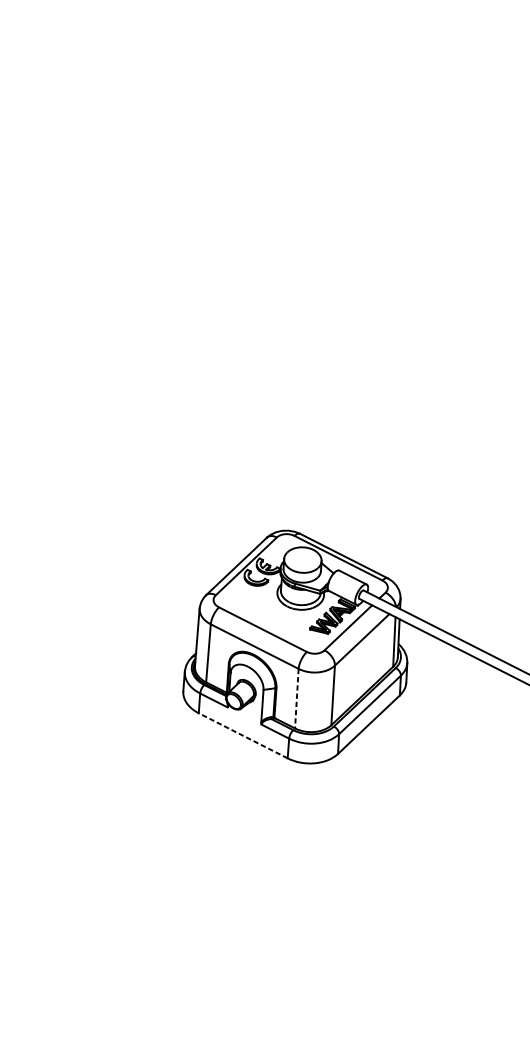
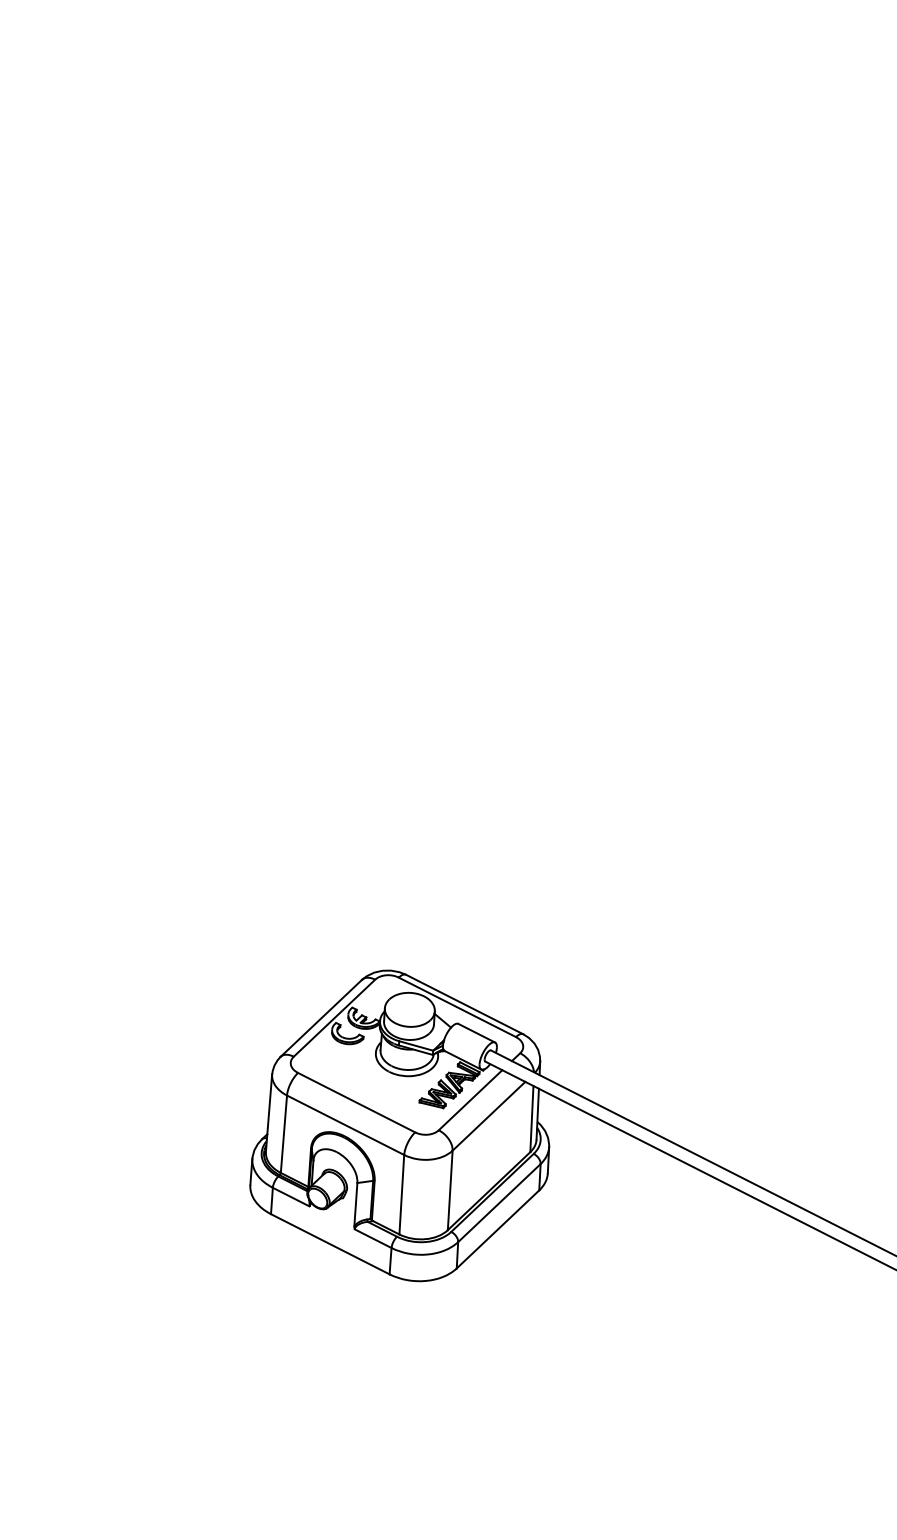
line: (296, 698) -> (401, 1194), dashed -> solid
line: (243, 735) -> (330, 1244), dashed -> solid

